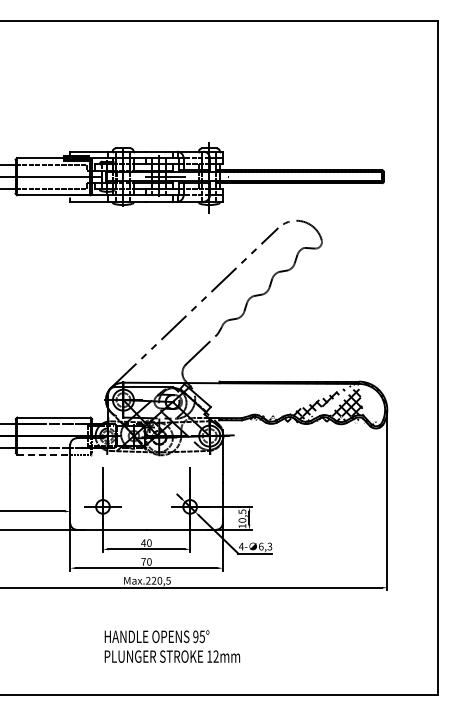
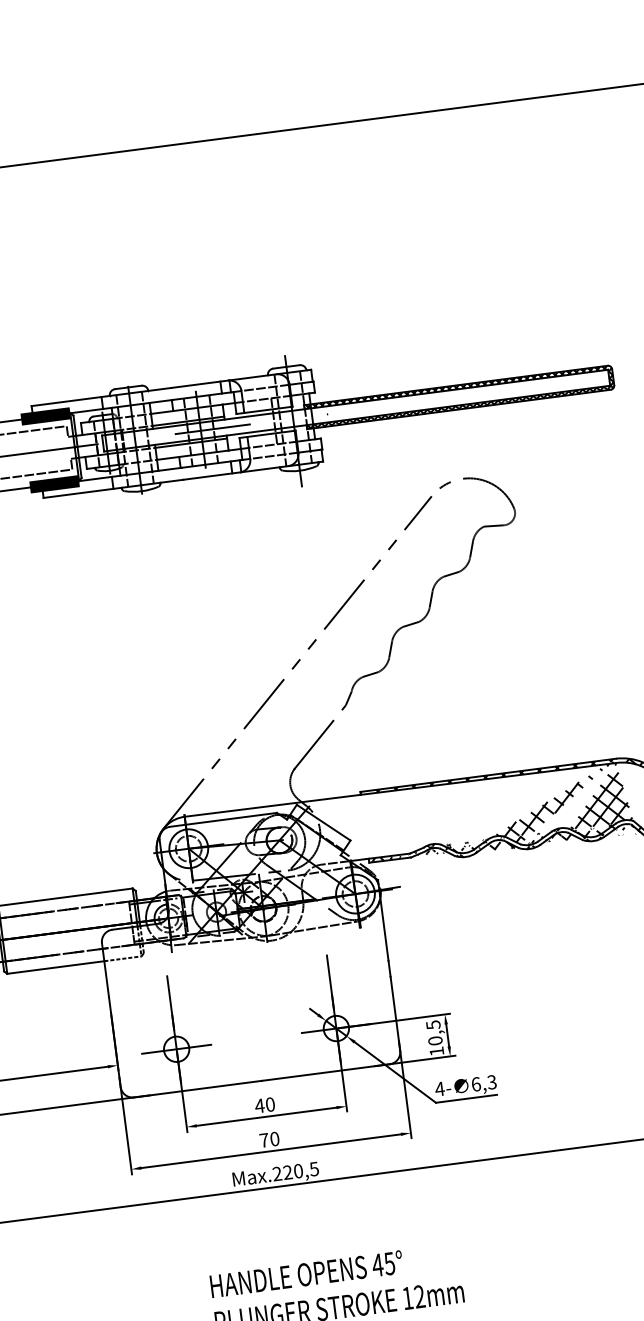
fill: (76, 195) -> (53, 484), added
line: (44, 454) -> (56, 967), dashed -> solid
text: (195, 636) -> (377, 1264), 95° -> 45°

